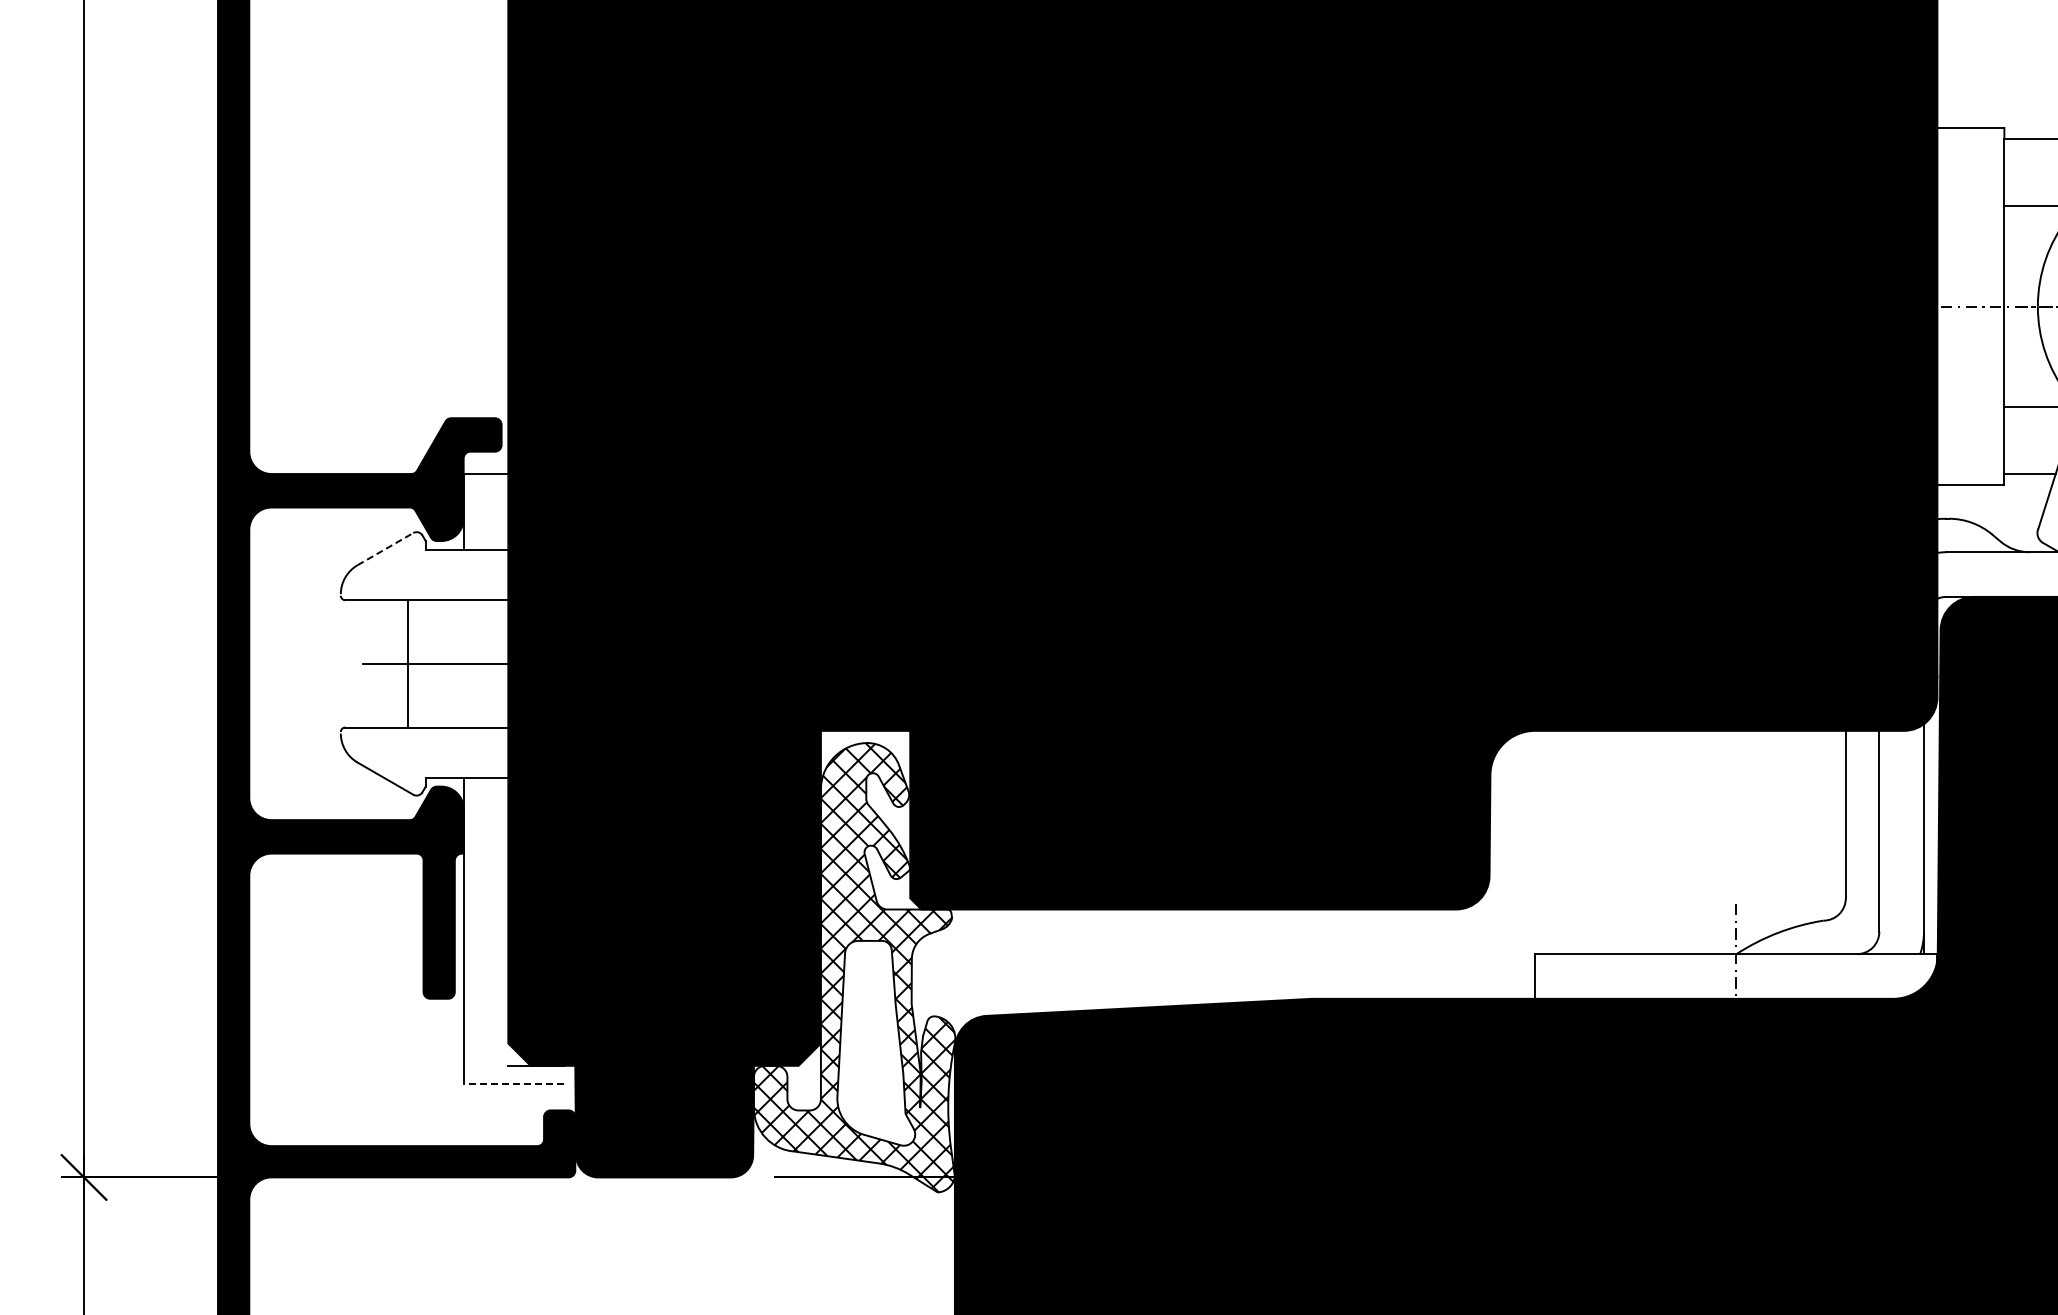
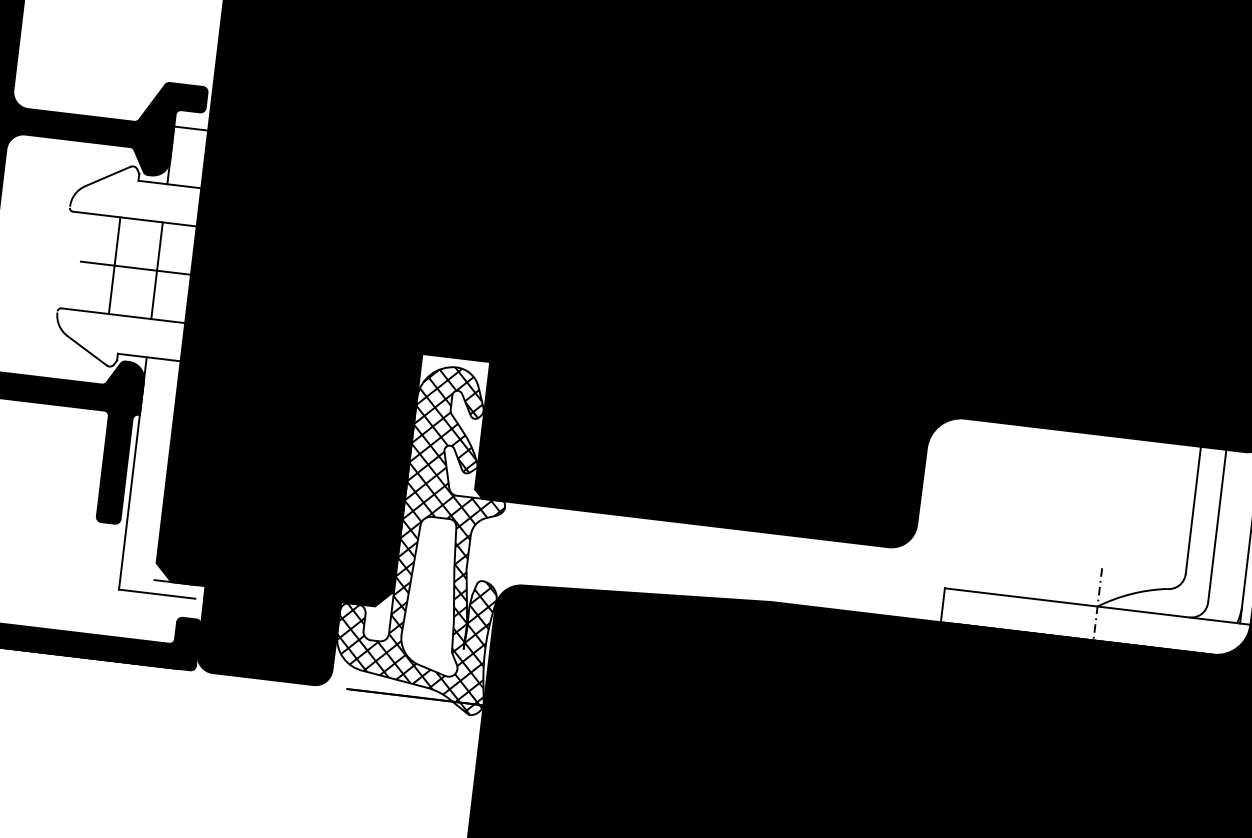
line: (385, 548) -> (108, 176), dashed -> solid
line: (463, 663) -> (156, 270), added
line: (513, 1083) -> (156, 594), dashed -> solid

